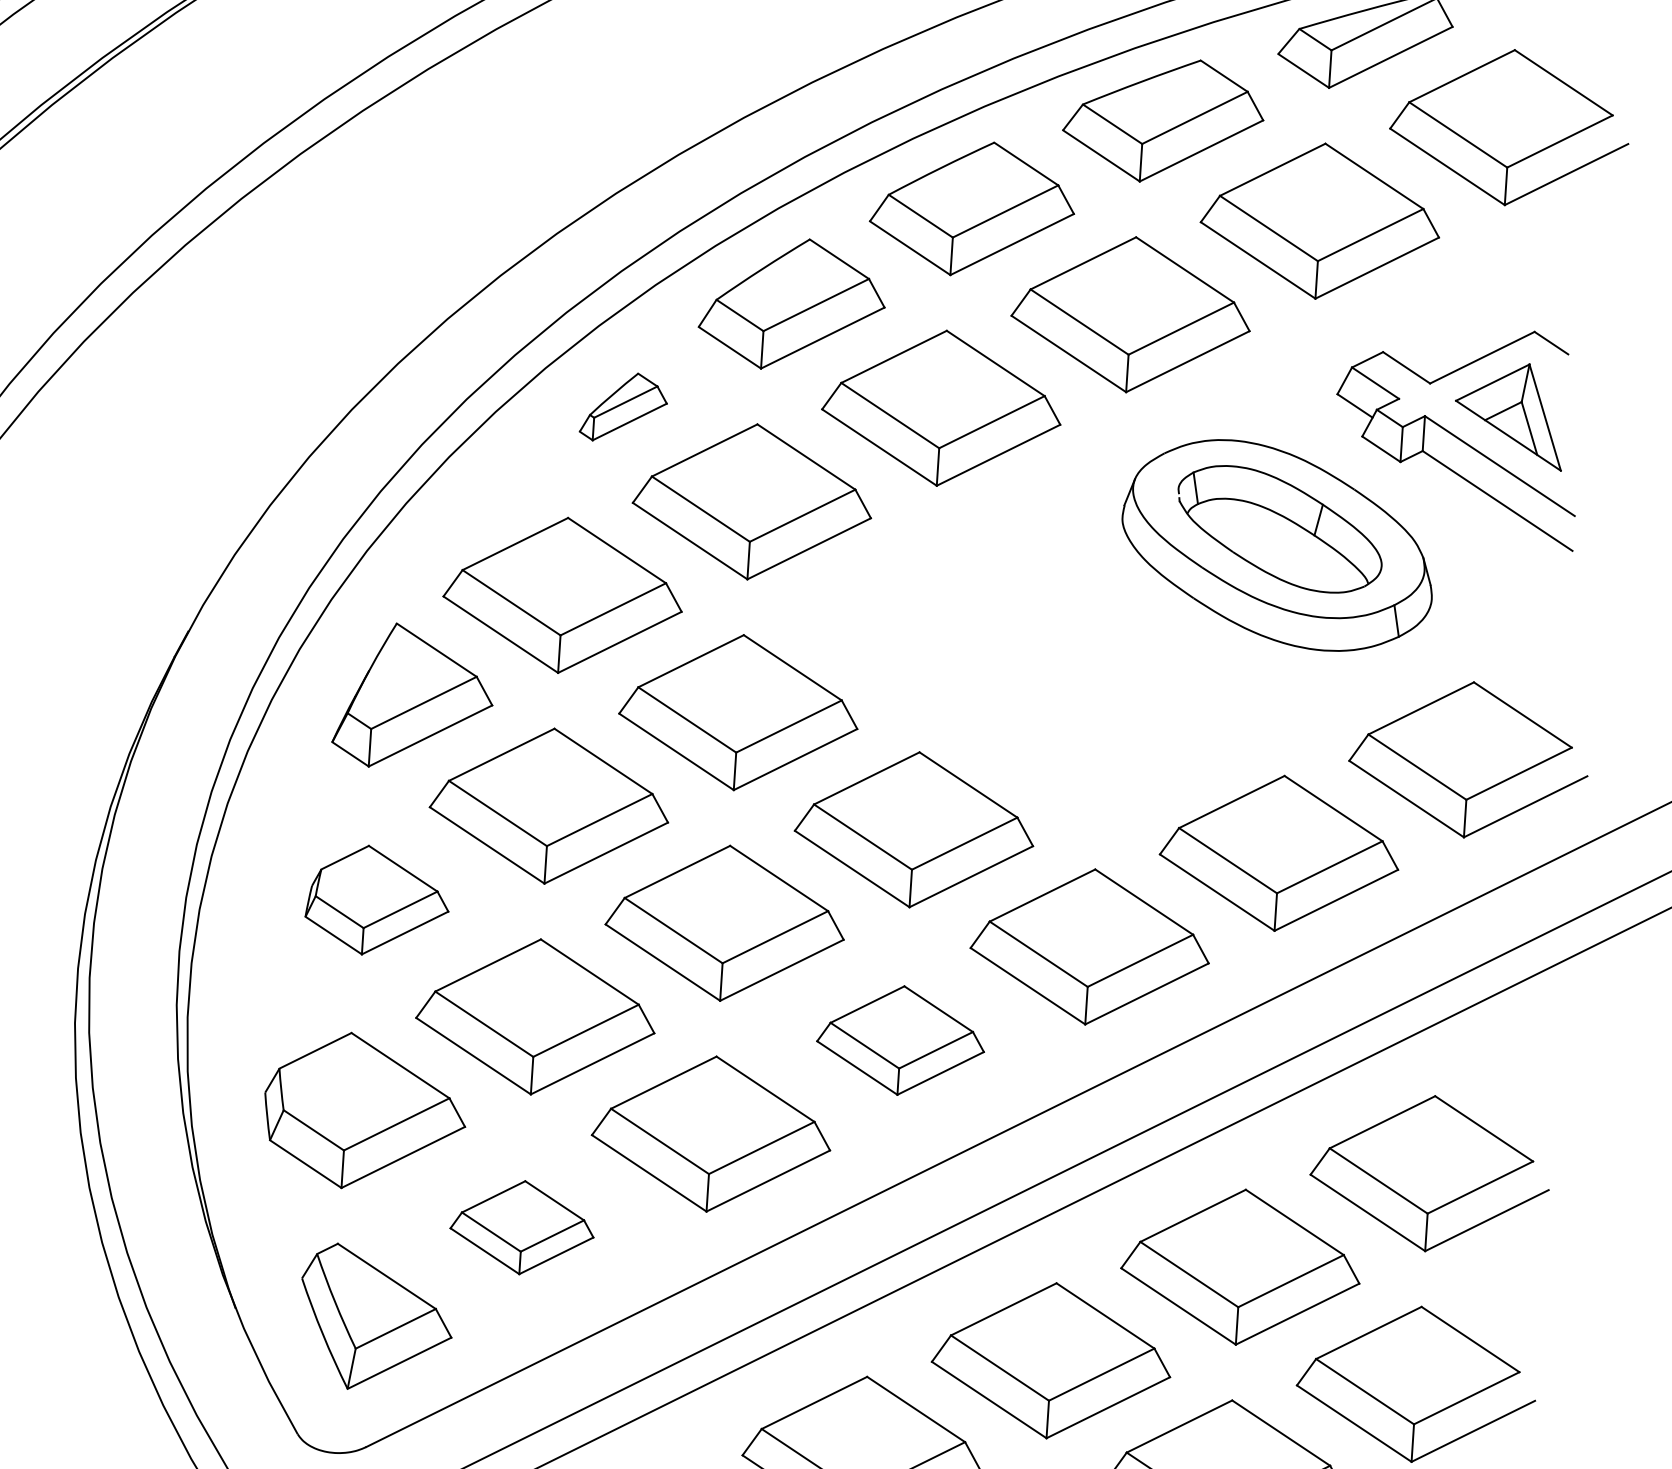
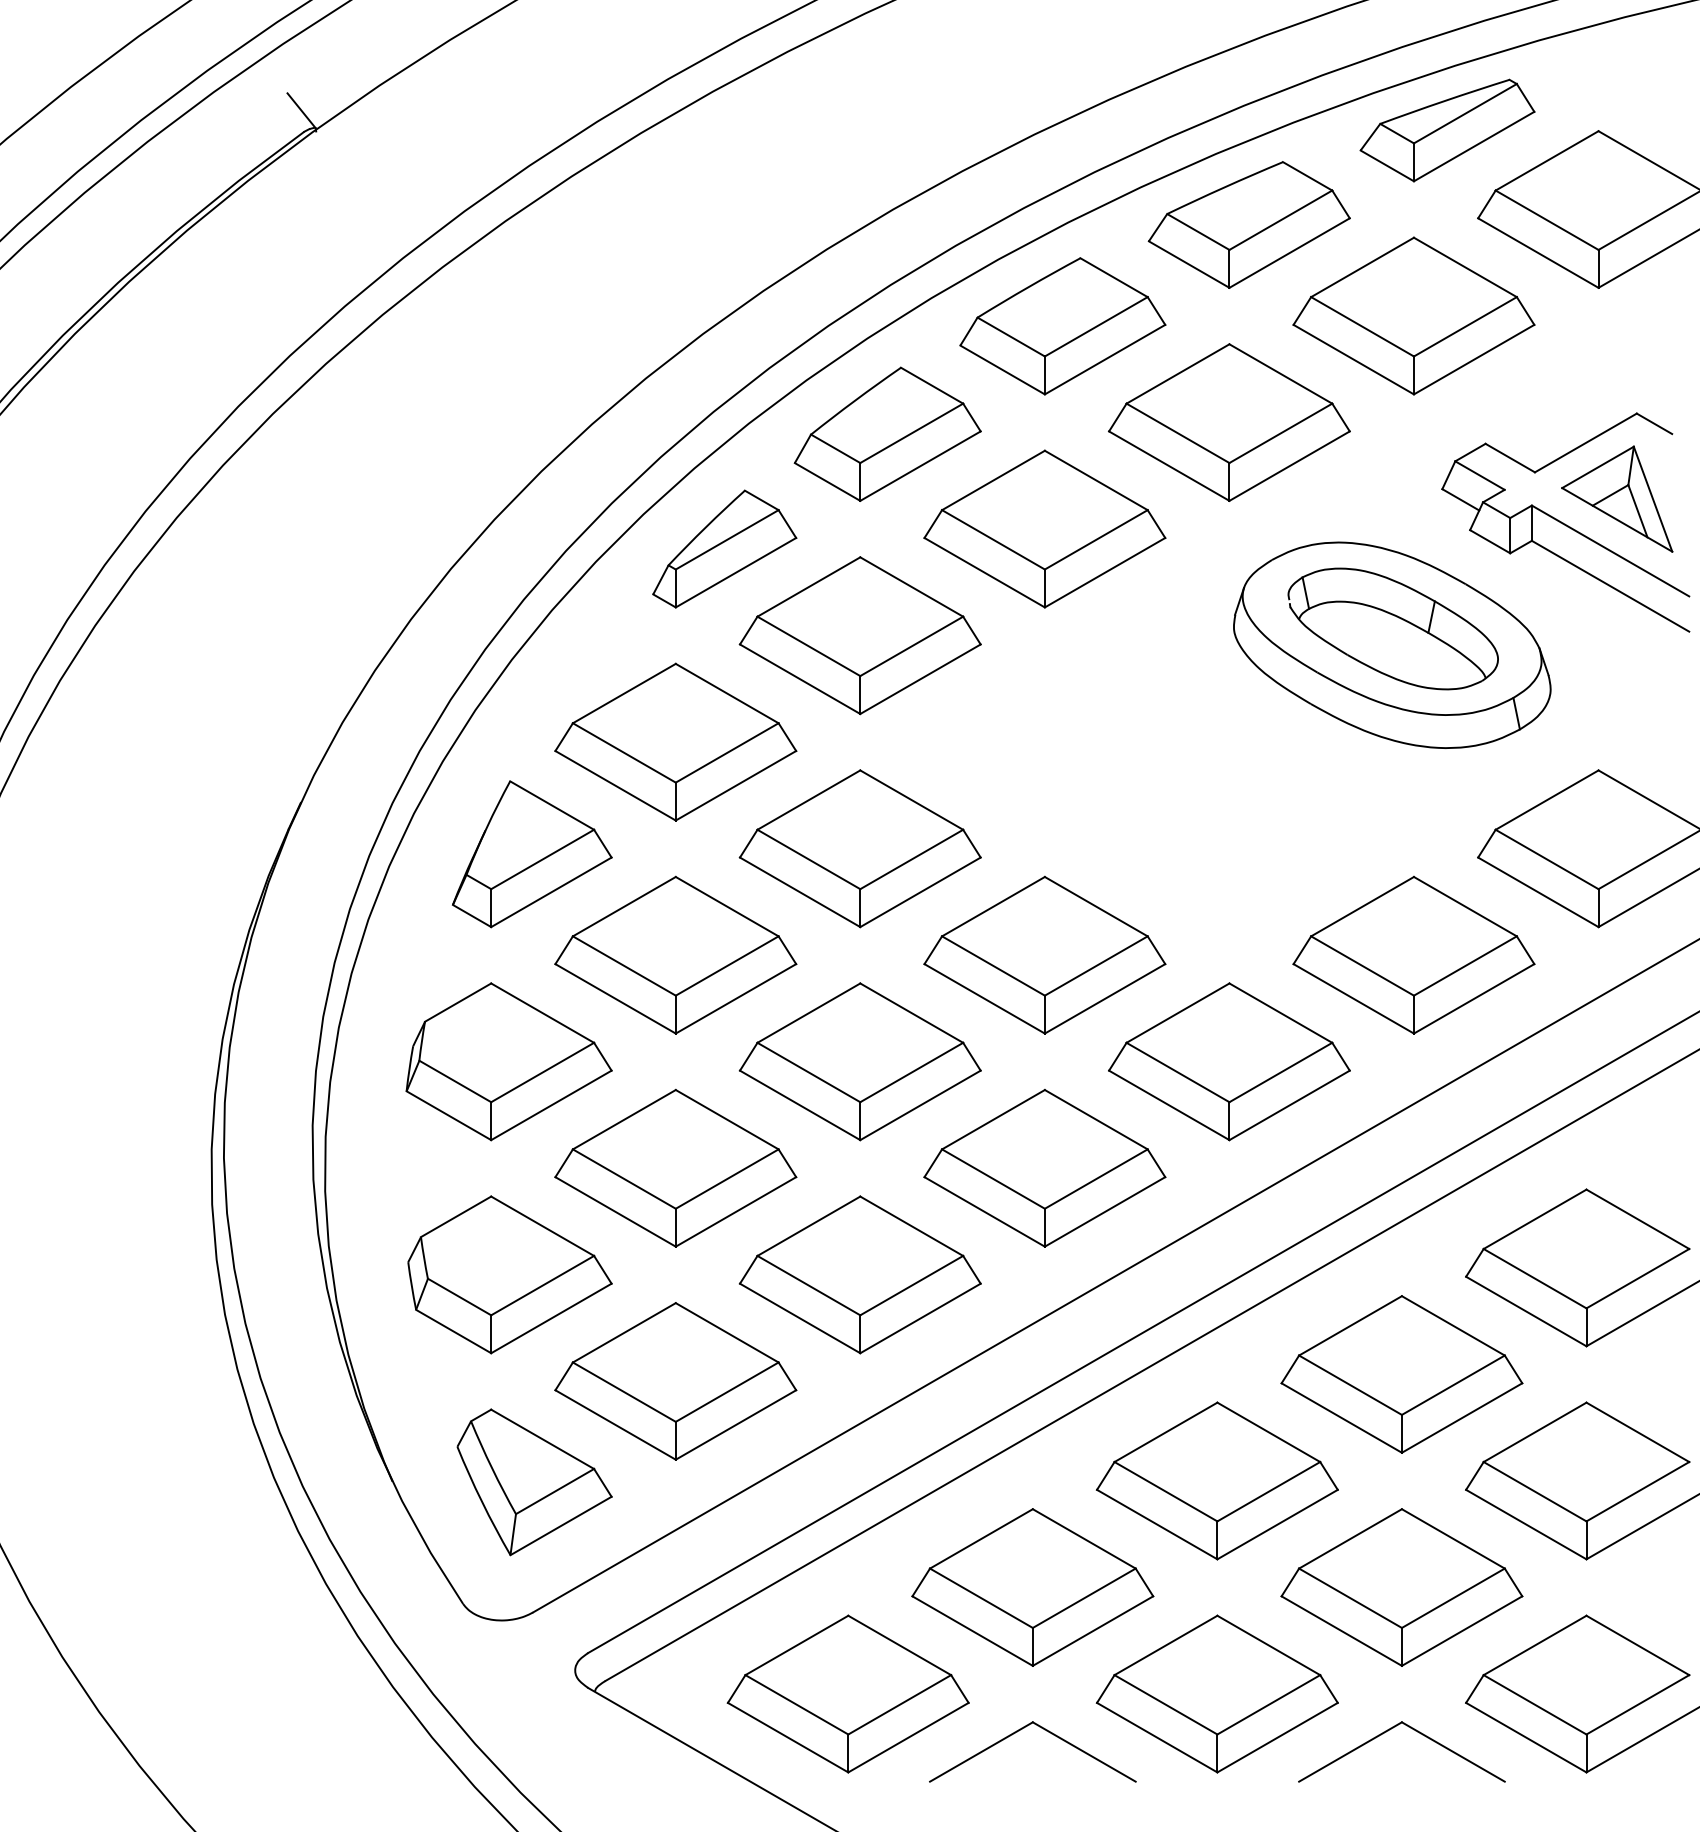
part: (623, 406) -> (724, 548), size x1.67
part: (377, 900) -> (508, 1061), size x1.43
part: (900, 1040) -> (1044, 1168), size x1.43
part: (521, 1227) -> (675, 1381), size x1.67

